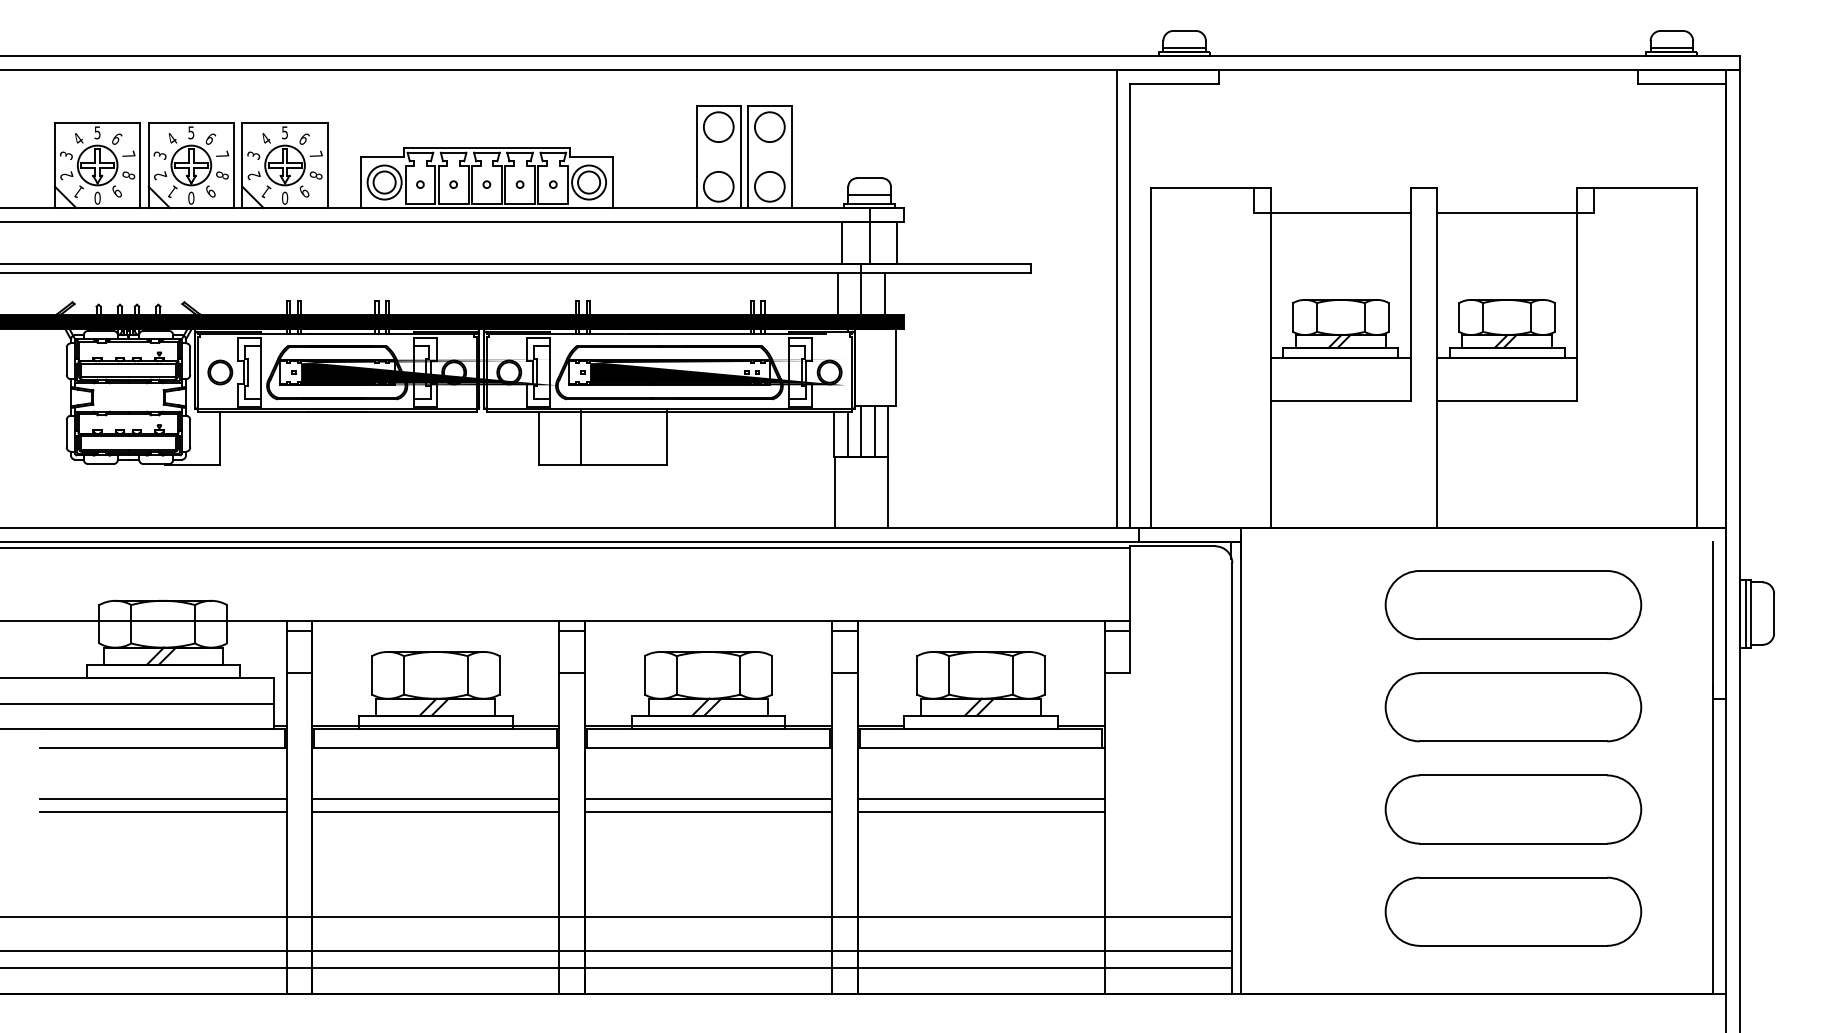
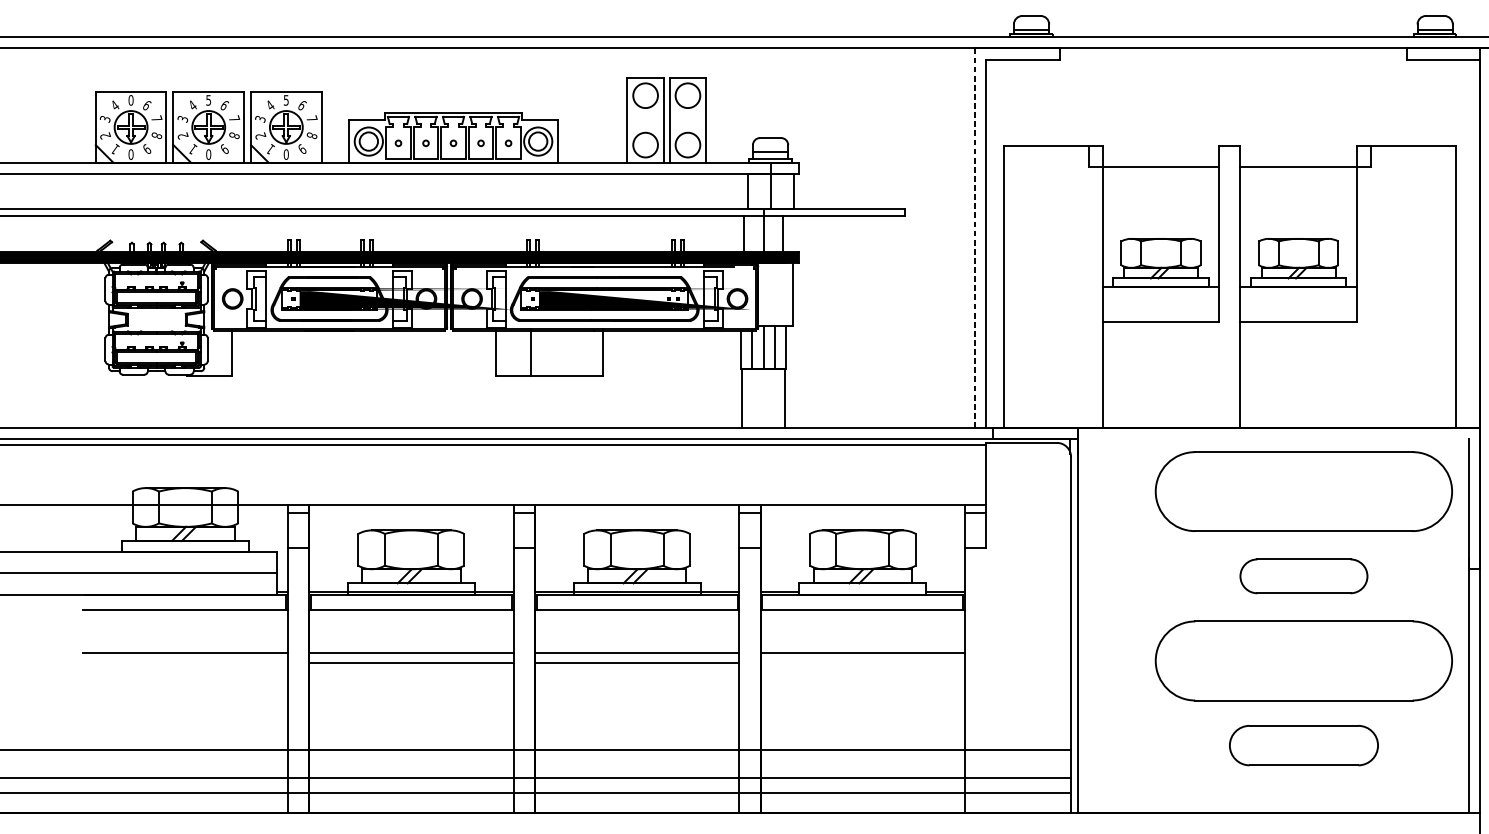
text: (97, 132) -> (130, 100), 5 -> 0
line: (1116, 299) -> (975, 238), solid -> dashed
part: (1513, 604) -> (1303, 491), size x1.4
part: (1513, 707) -> (1303, 576), size x0.6
part: (1513, 809) -> (1303, 660), size x1.4
line: (162, 812) -> (184, 663), removed
line: (980, 812) -> (862, 663), removed
part: (1513, 911) -> (1303, 745), size x0.7

